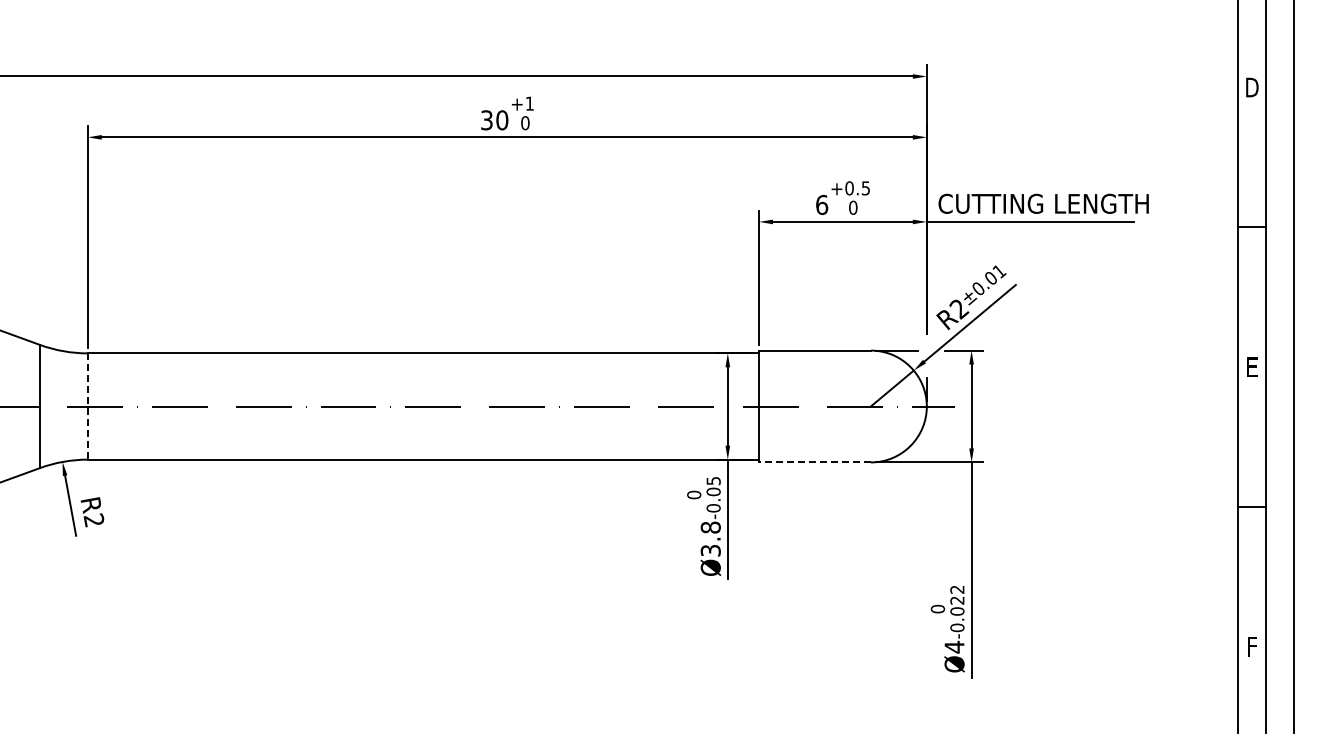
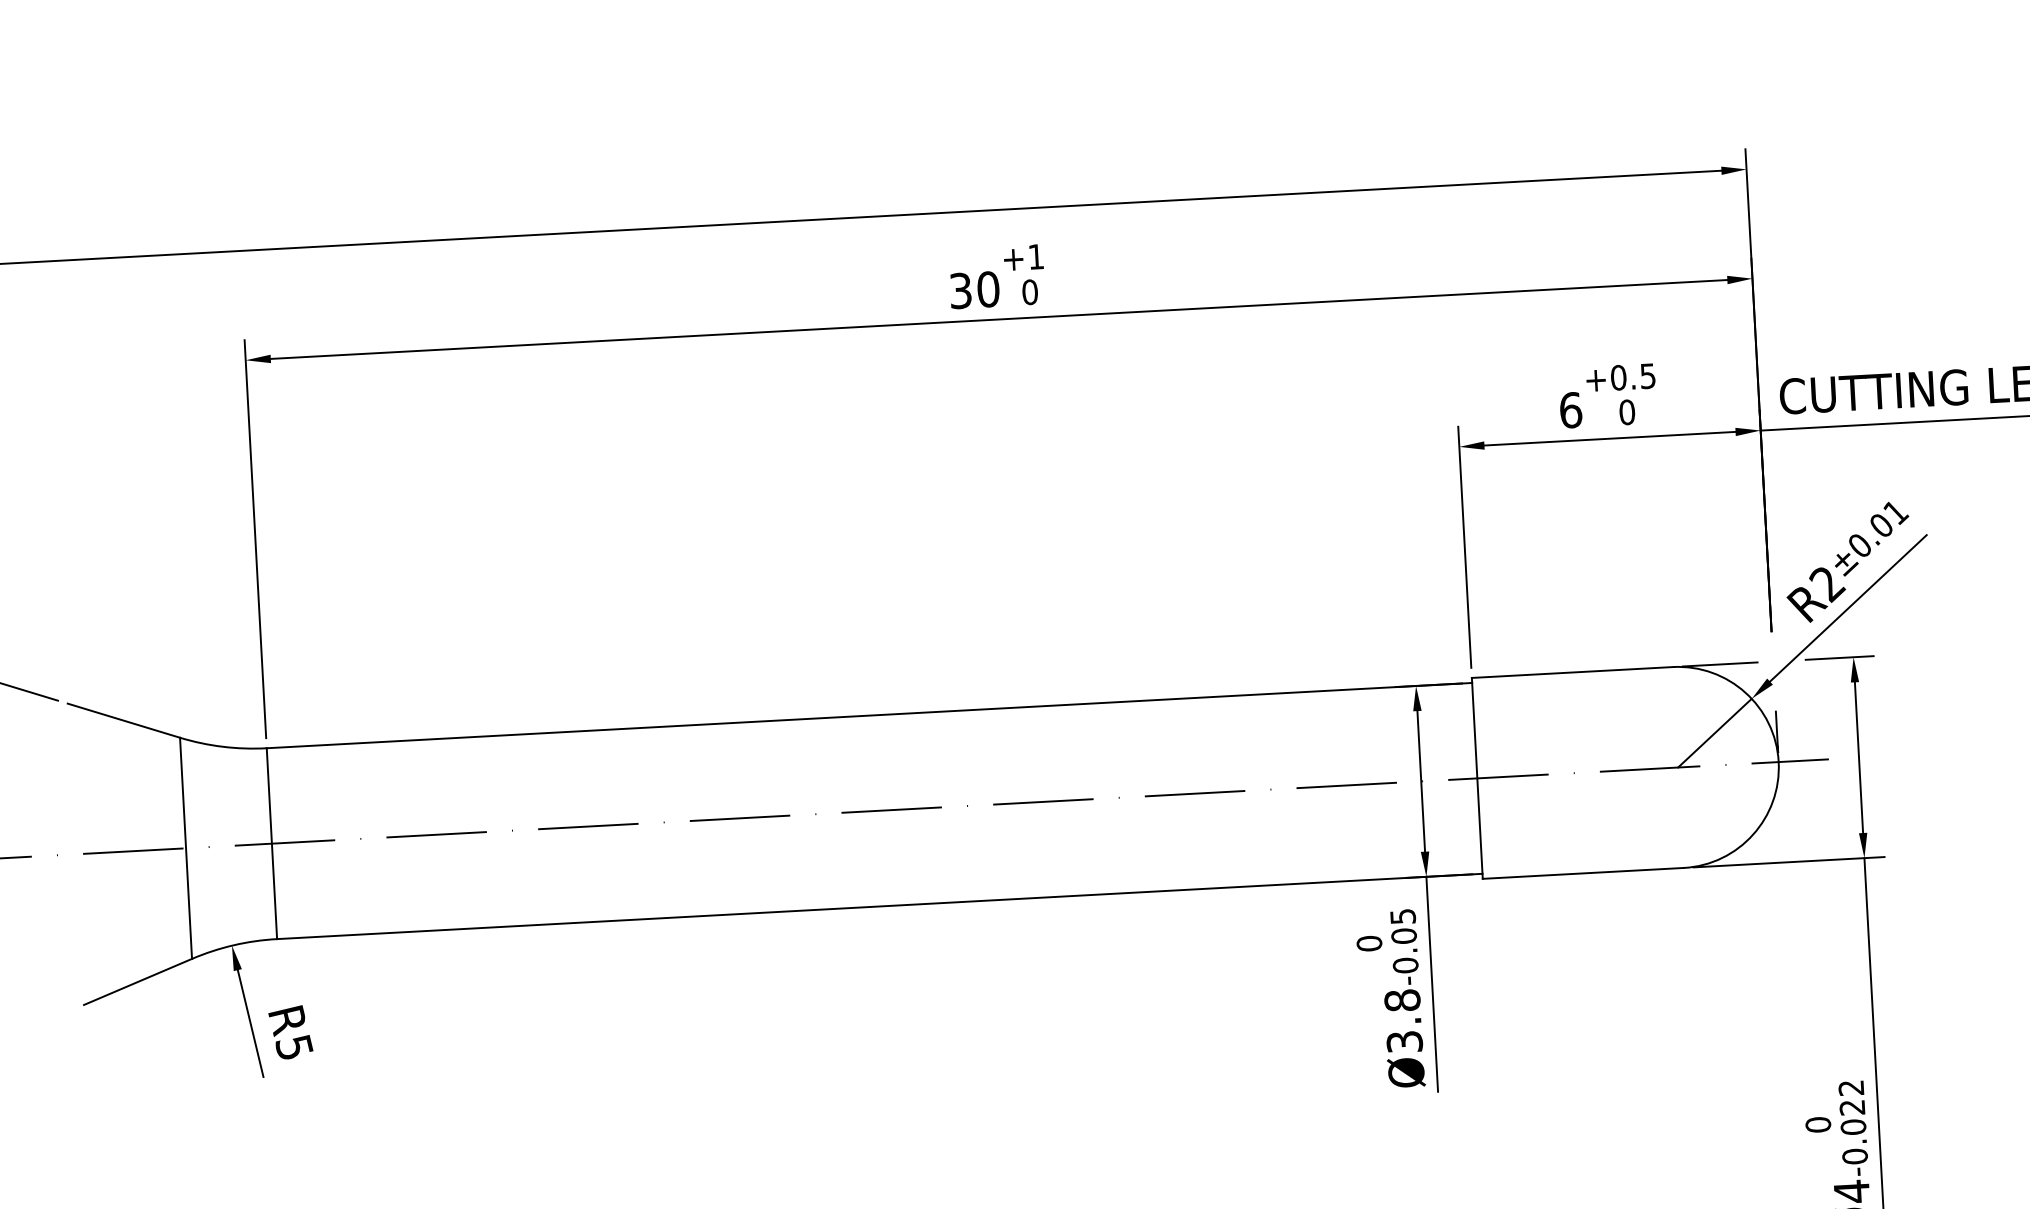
line: (87, 407) -> (271, 845), dashed -> solid
line: (814, 462) -> (1582, 873), dashed -> solid
text: (93, 520) -> (293, 1047), R2 -> R5

